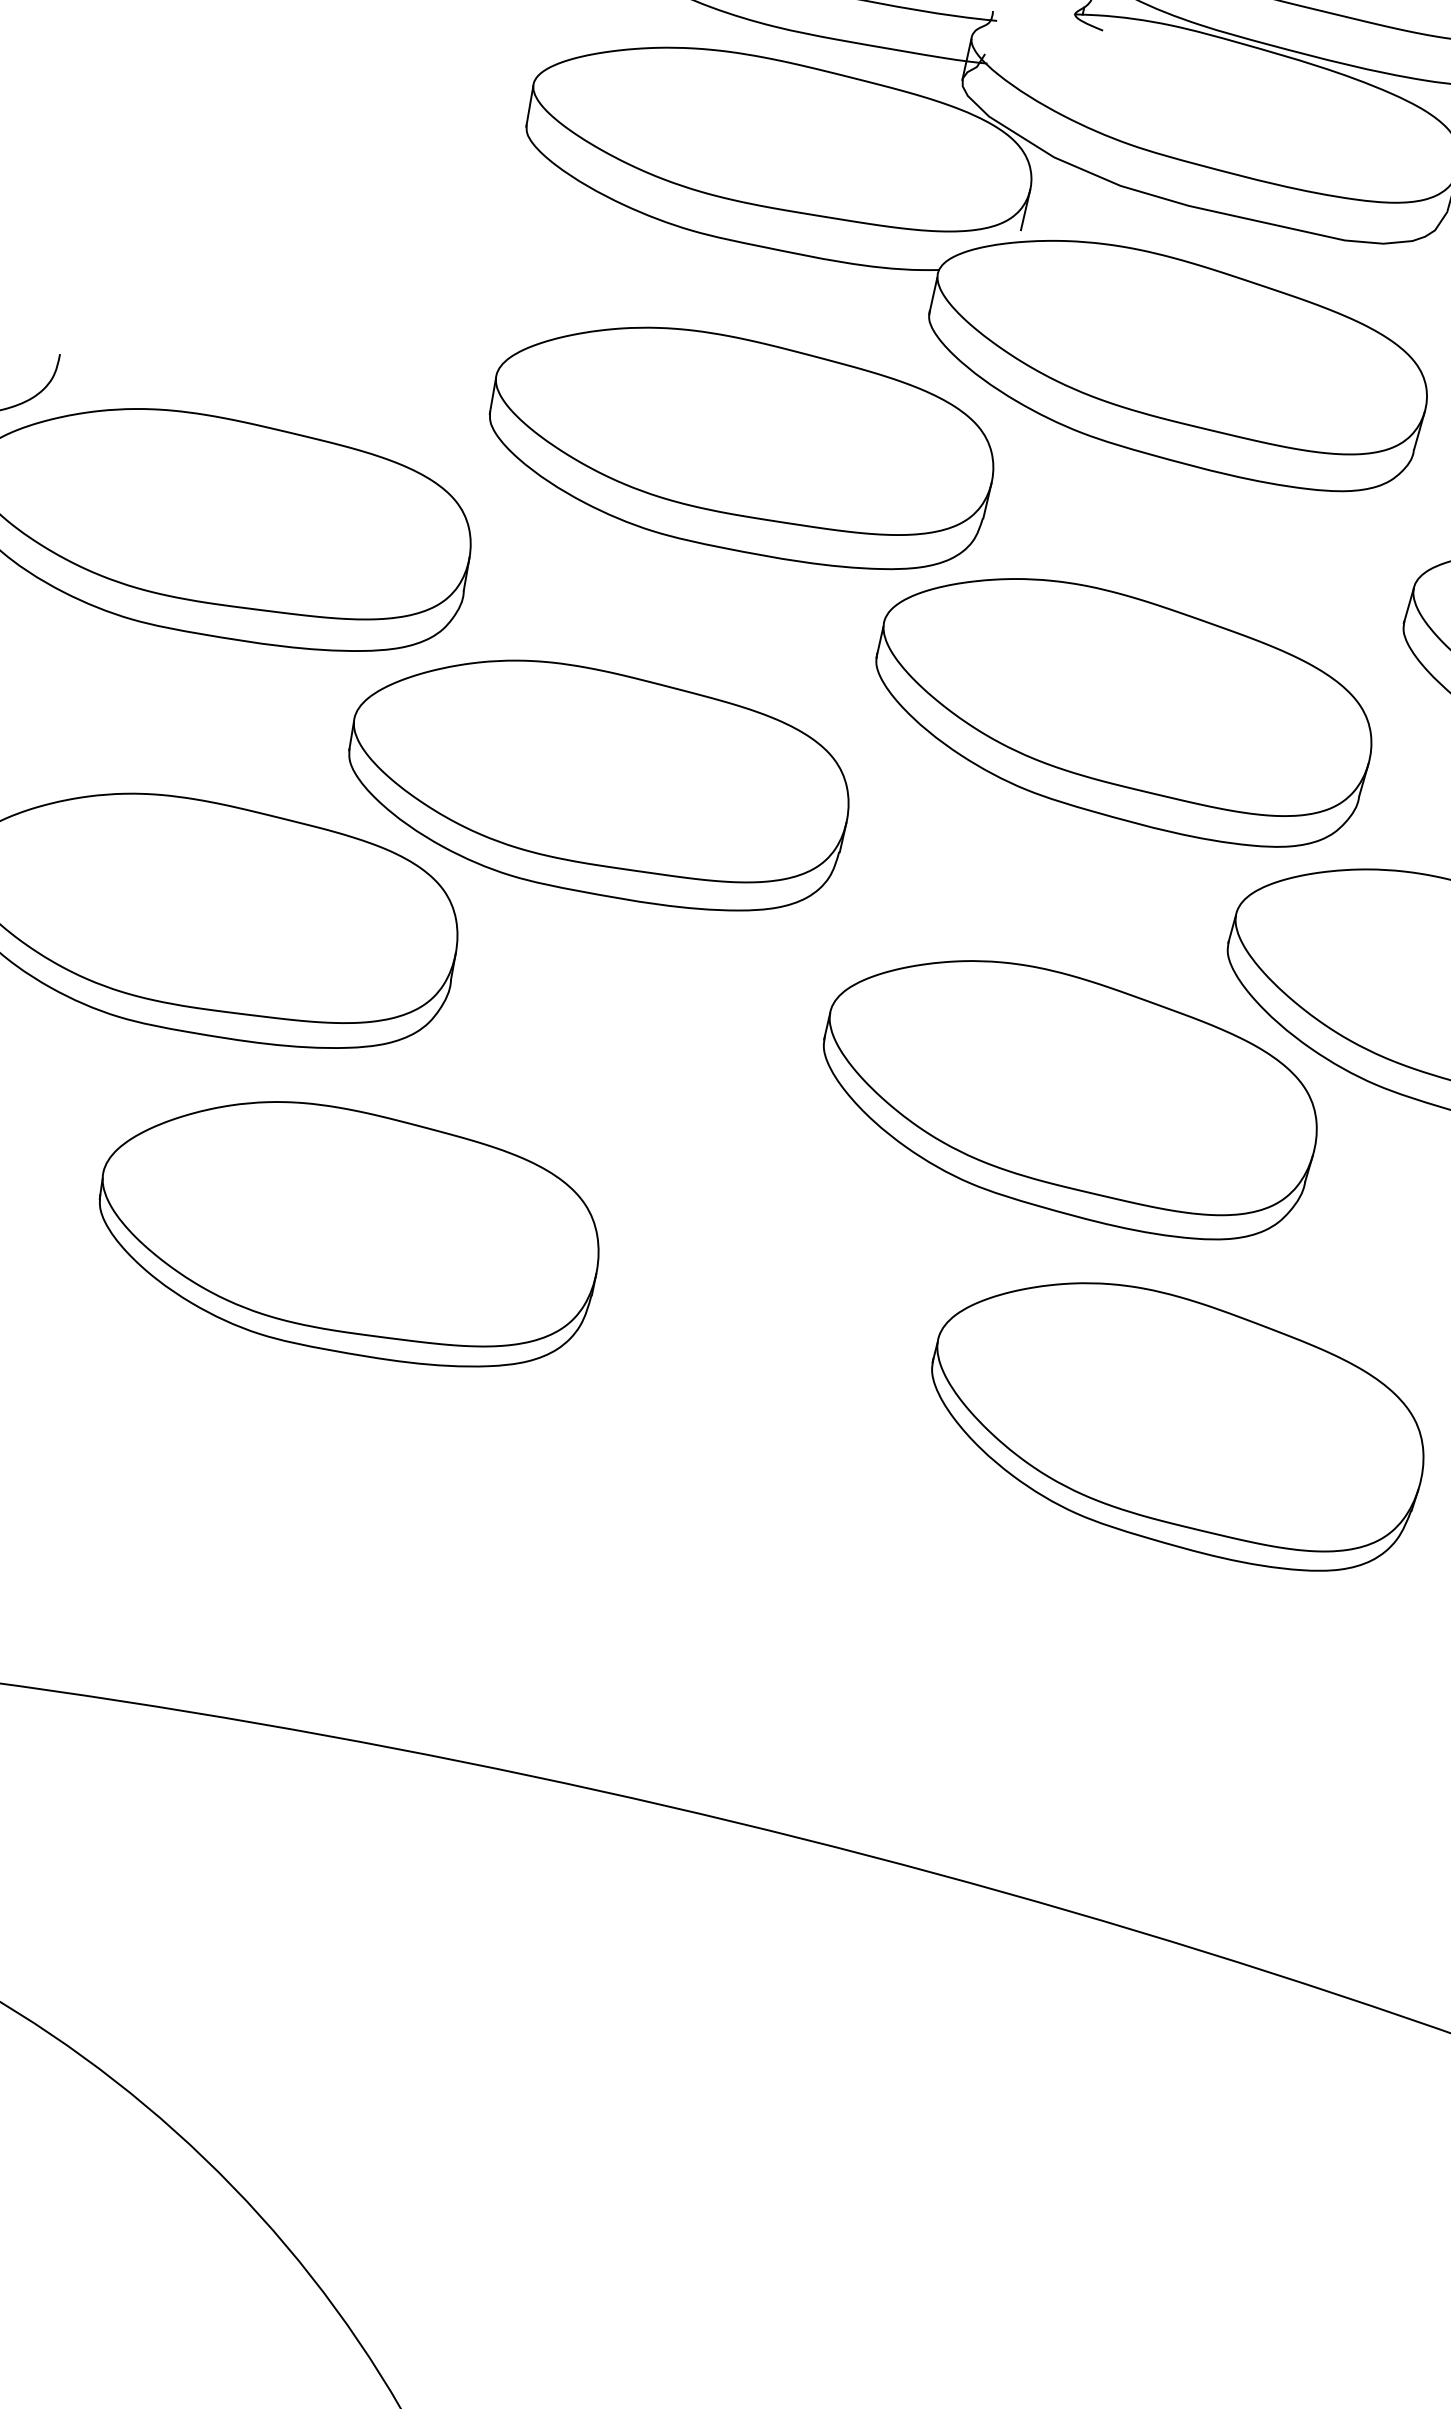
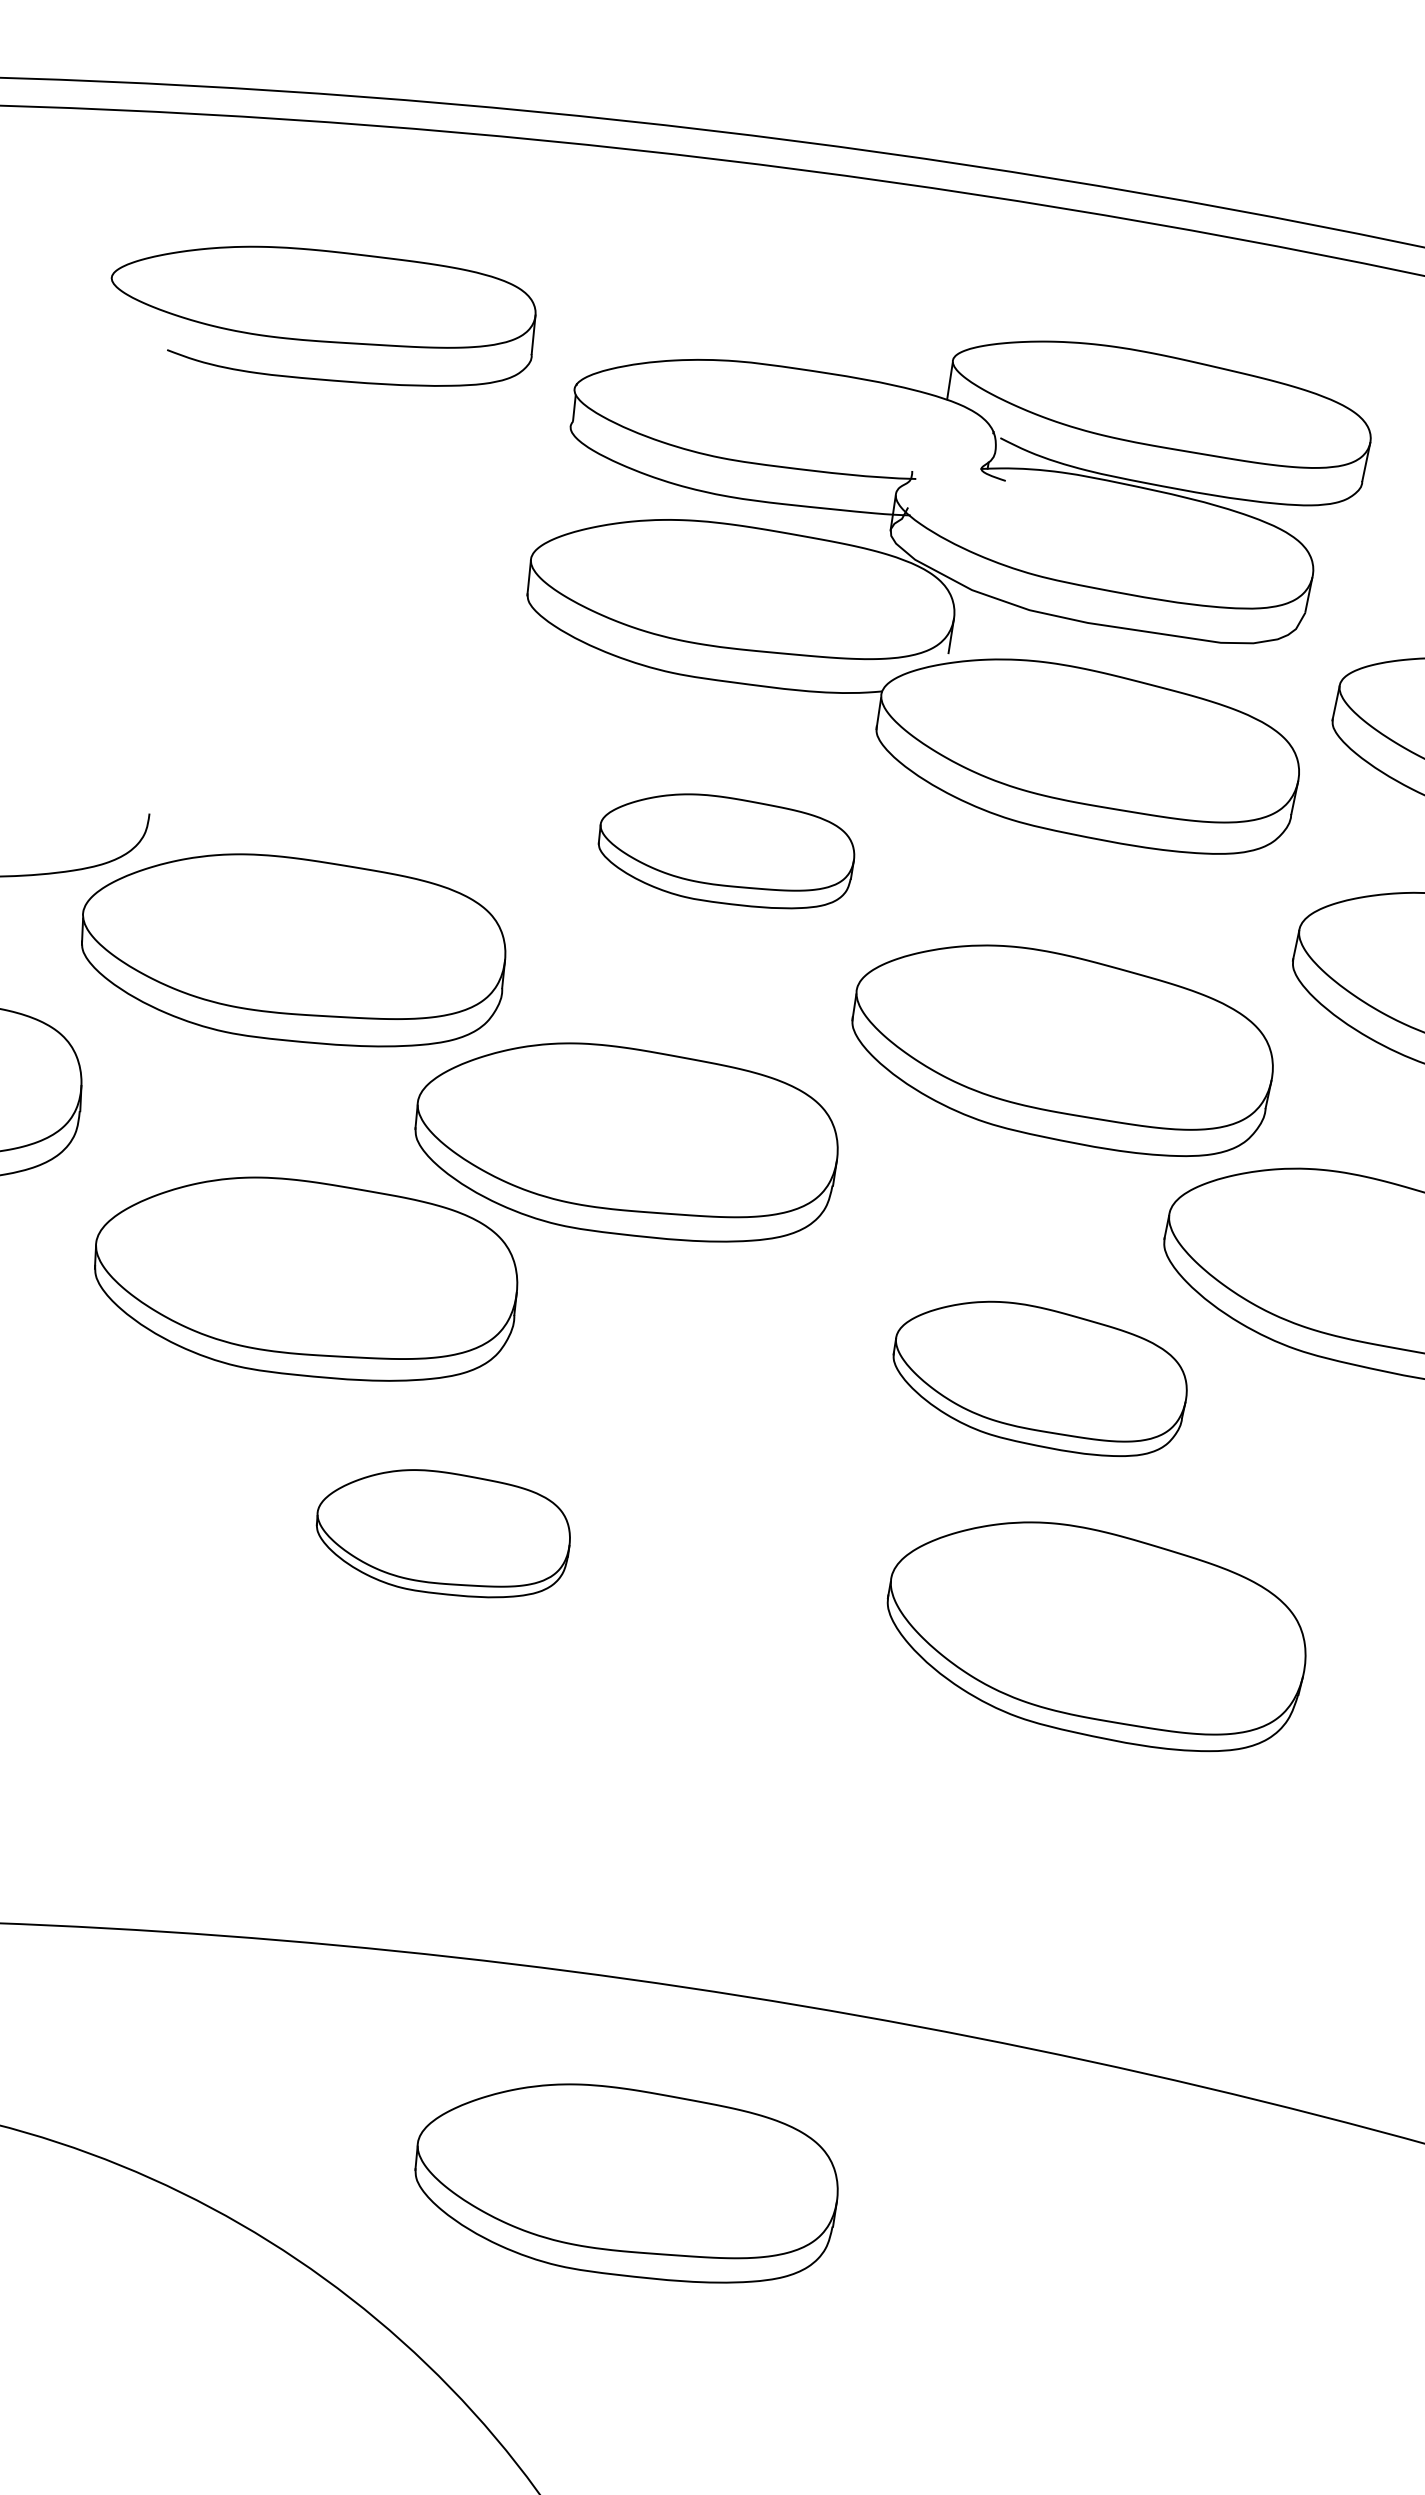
part: (741, 446) -> (726, 851), size x0.6
part: (1068, 1097) -> (1039, 1378), size x0.7
part: (349, 1232) -> (443, 1533), size x0.6
part: (1176, 1424) -> (1096, 1636), moved
part: (512, 2018) -> (626, 2183), added

